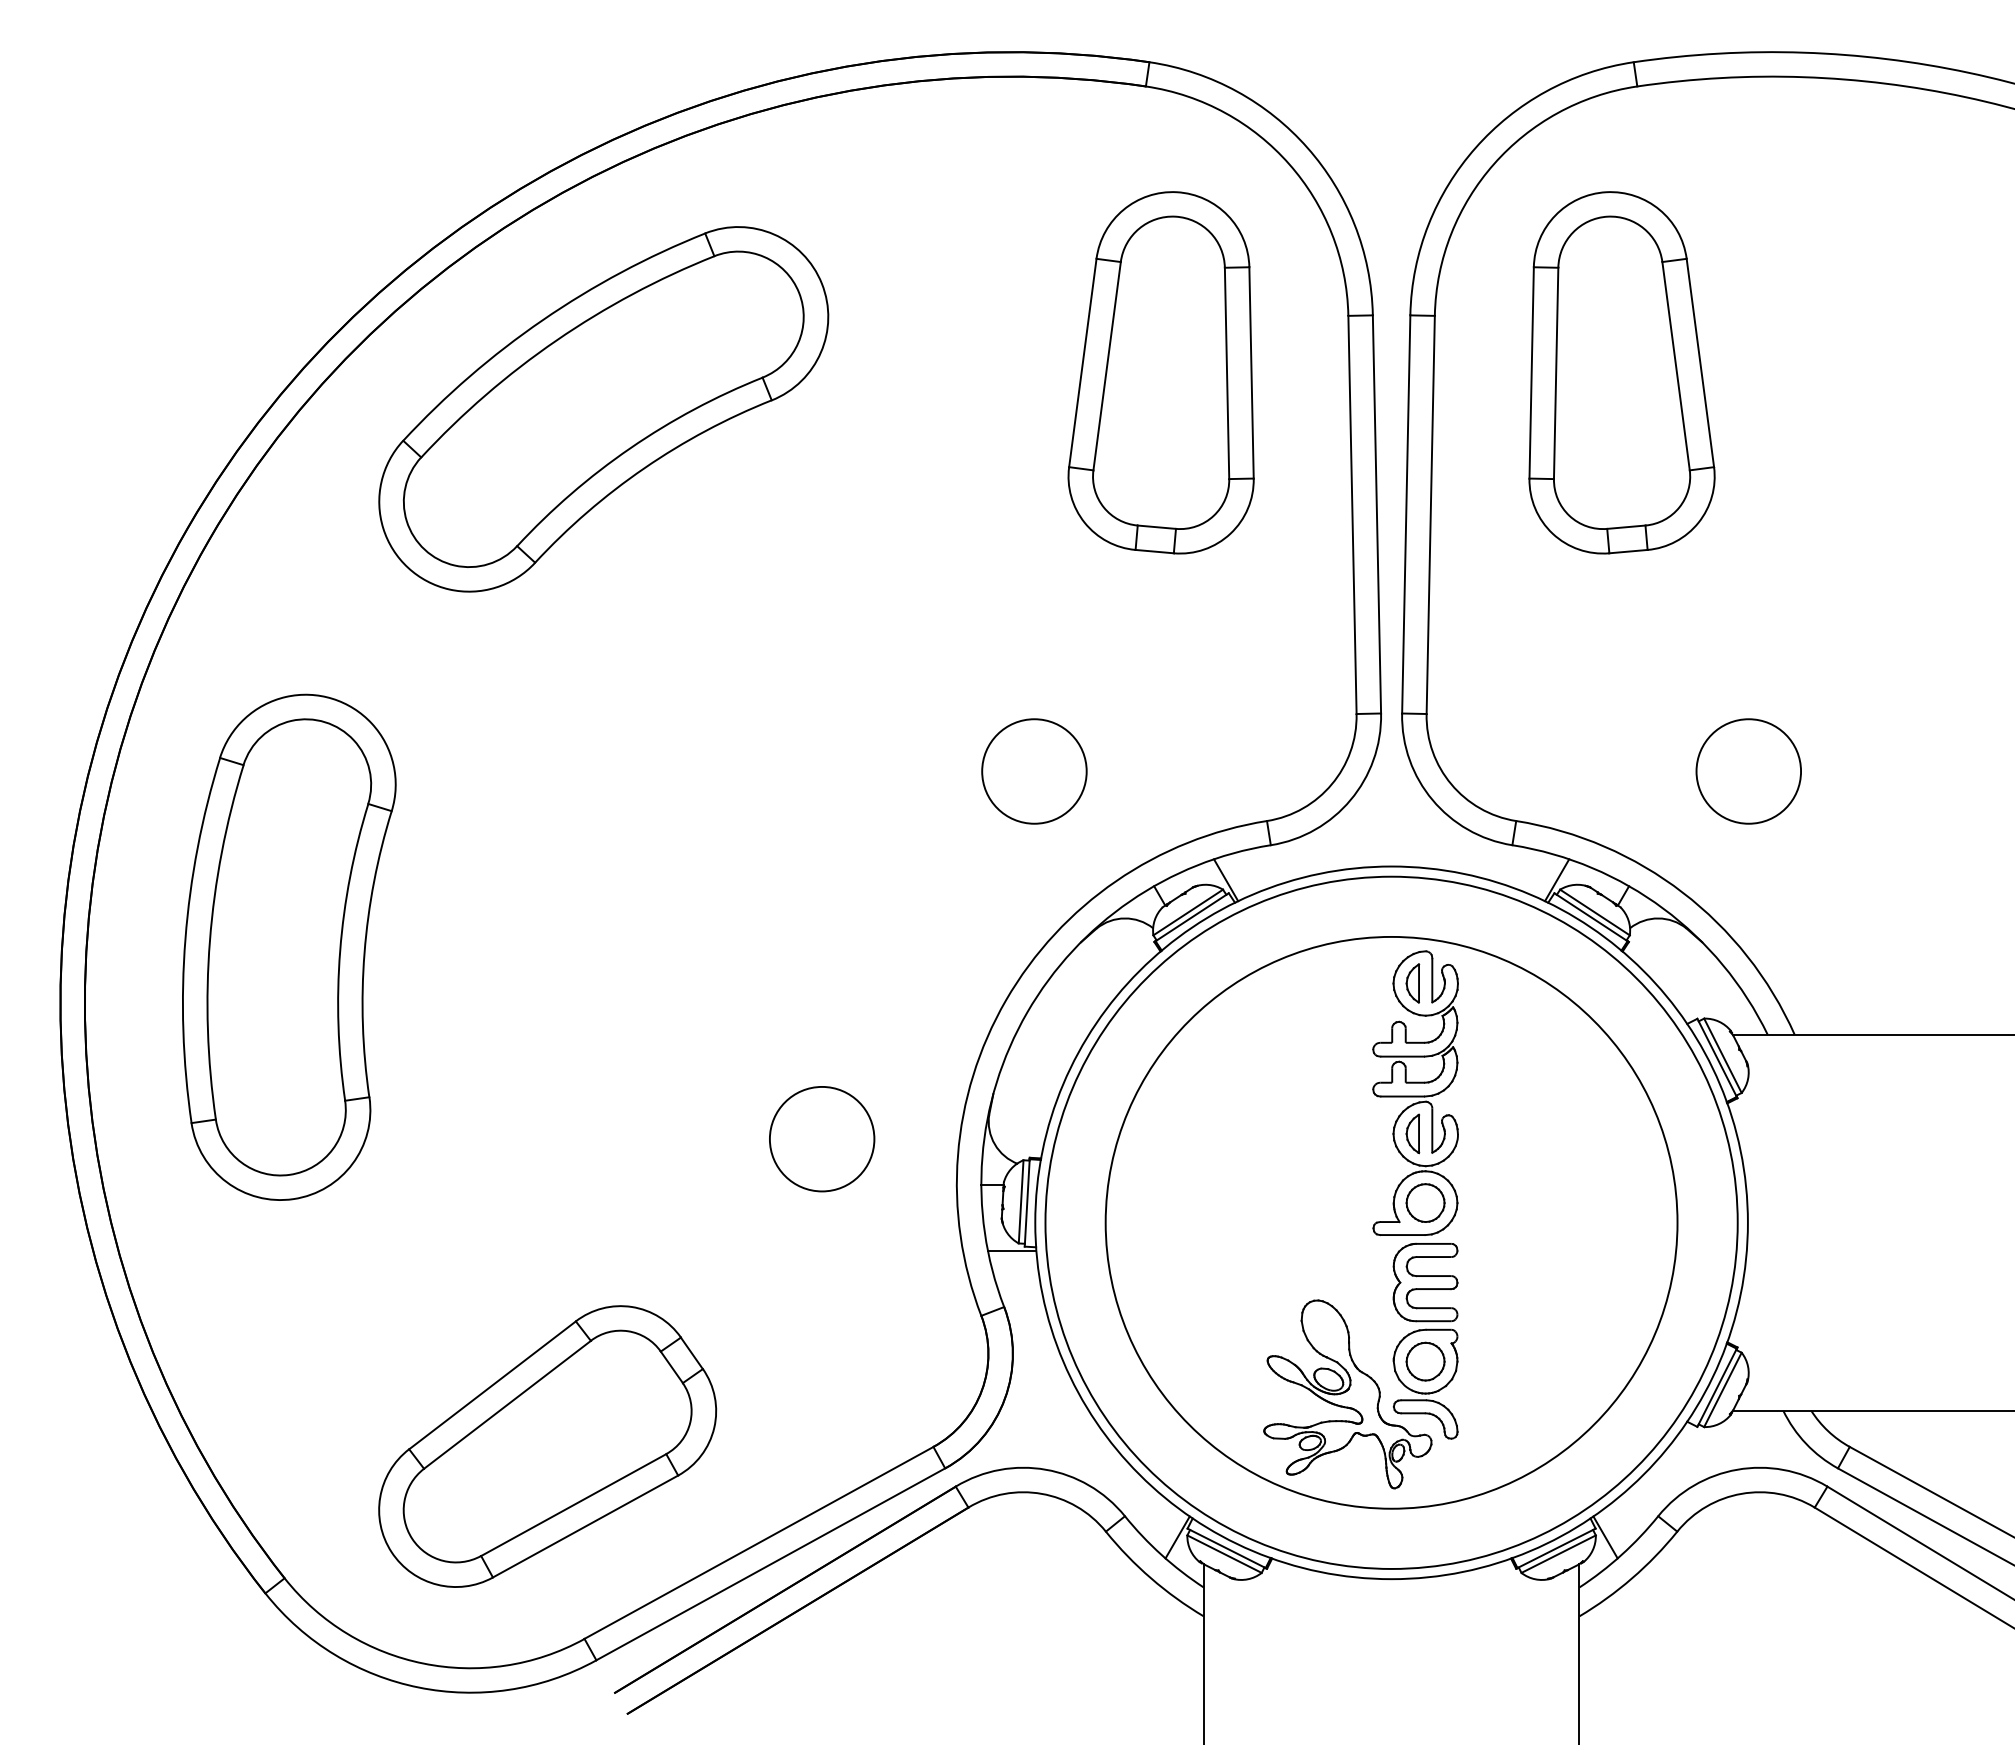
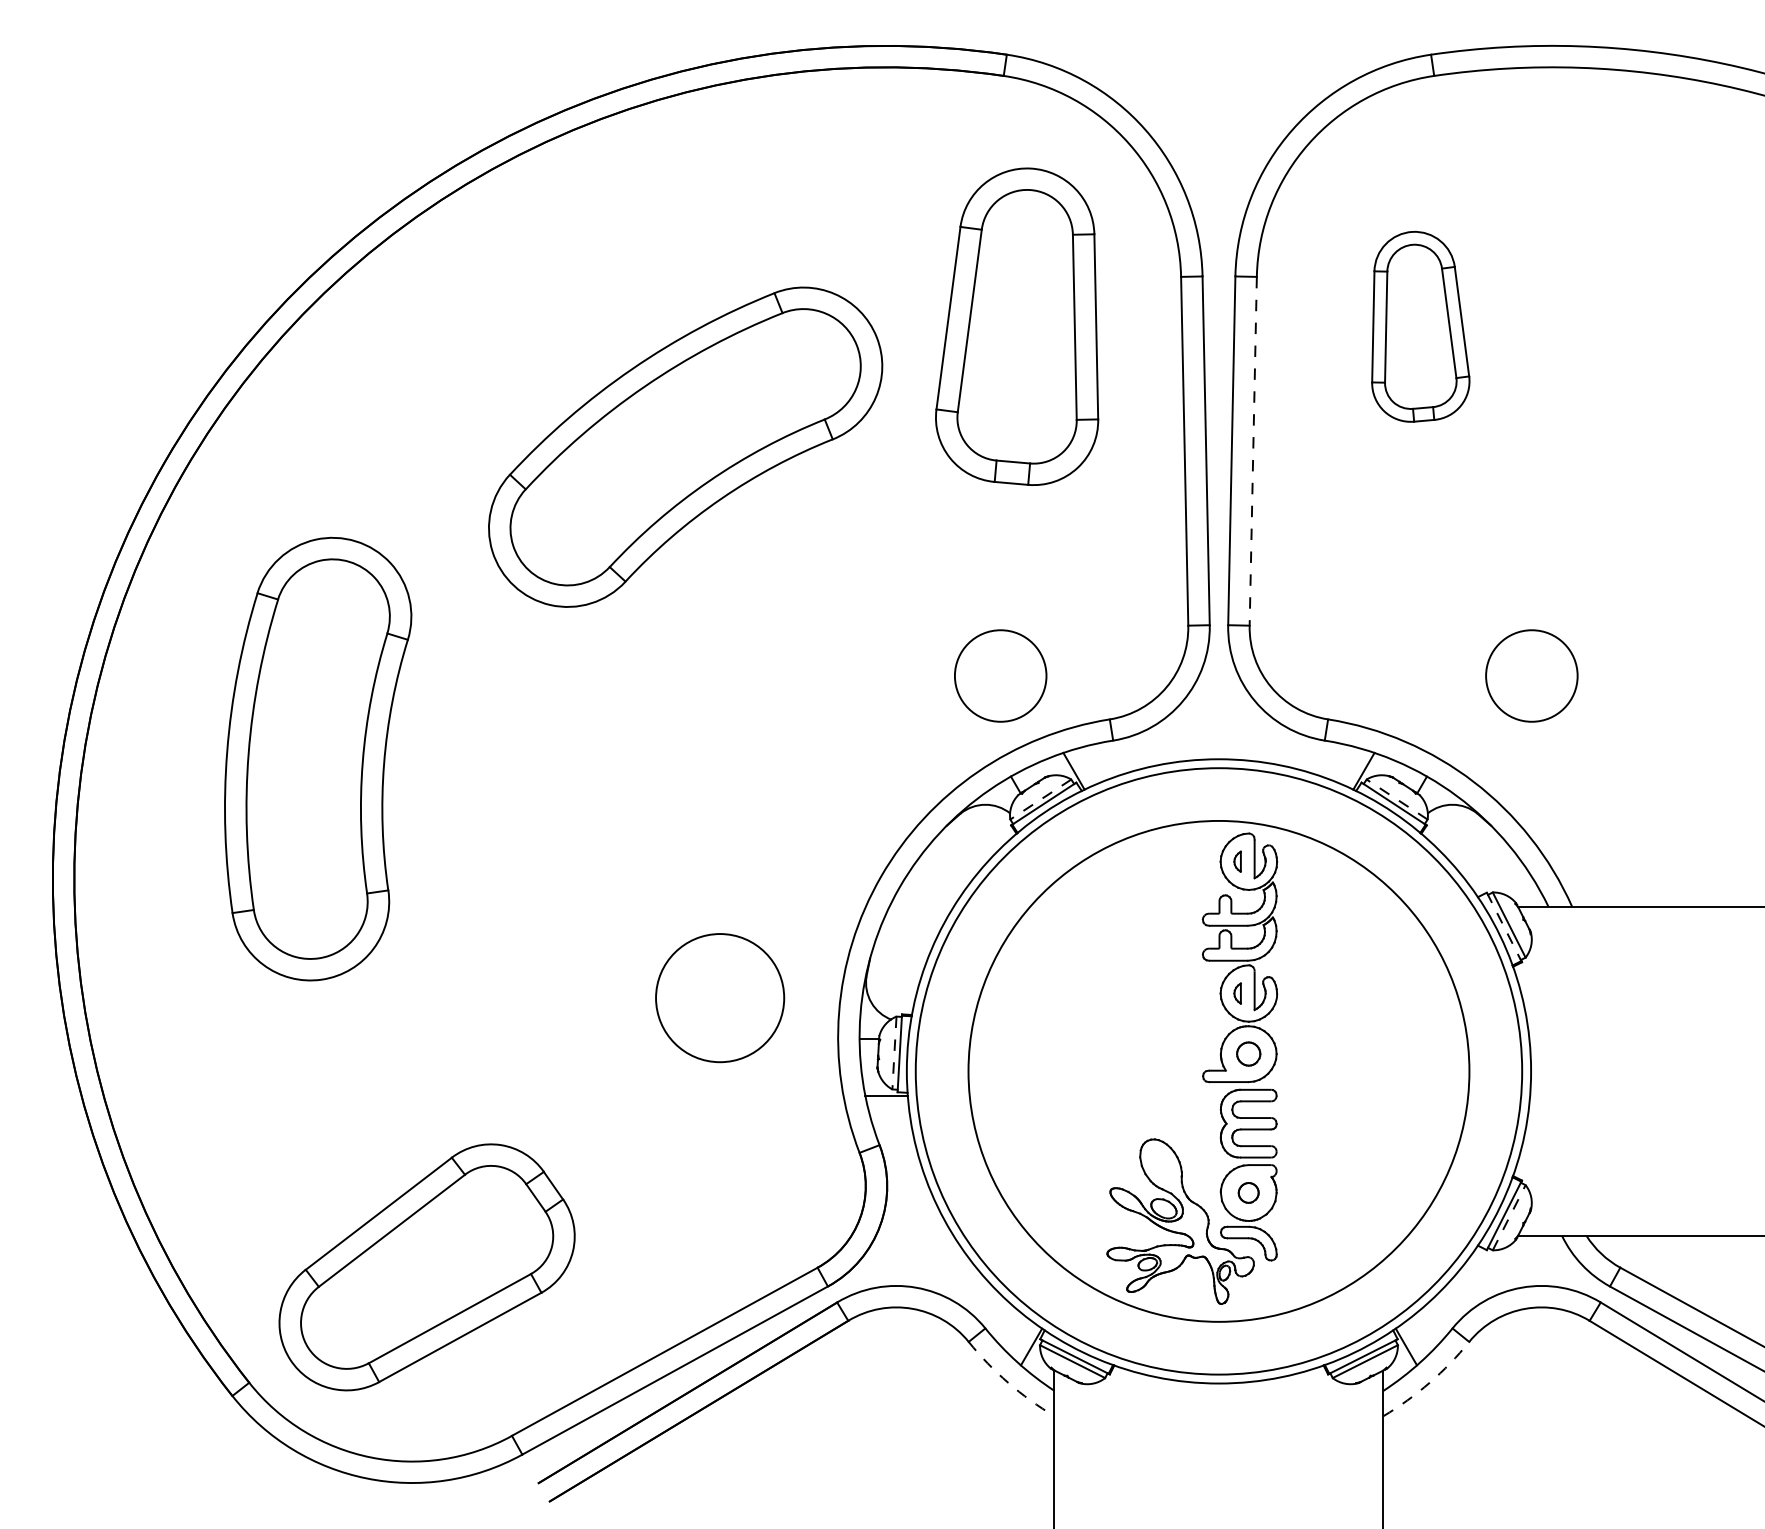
part: (1621, 372) -> (1420, 326), size x0.6
part: (603, 409) -> (685, 447), moved
line: (1430, 515) -> (1253, 451), solid -> dashed
circle: (1034, 771) -> (1000, 676), moved
line: (1188, 912) -> (1041, 799), solid -> dashed
line: (1595, 912) -> (1397, 799), solid -> dashed
part: (289, 946) -> (318, 758), moved
part: (1412, 983) -> (1237, 861), size x0.6
line: (1717, 1057) -> (1504, 926), solid -> dashed
part: (1412, 1133) -> (1237, 993), size x0.6
circle: (821, 1138) -> (719, 997), size x1.4
line: (1021, 1201) -> (894, 1052), solid -> dashed
part: (1425, 1202) -> (1248, 1053), size x0.7
part: (1425, 1361) -> (1248, 1192), size x0.6
line: (1722, 1389) -> (1508, 1217), solid -> dashed
part: (547, 1446) -> (426, 1267), moved
arc: (1151, 1578) -> (1008, 1382), solid -> dashed
arc: (1632, 1578) -> (1430, 1382), solid -> dashed

